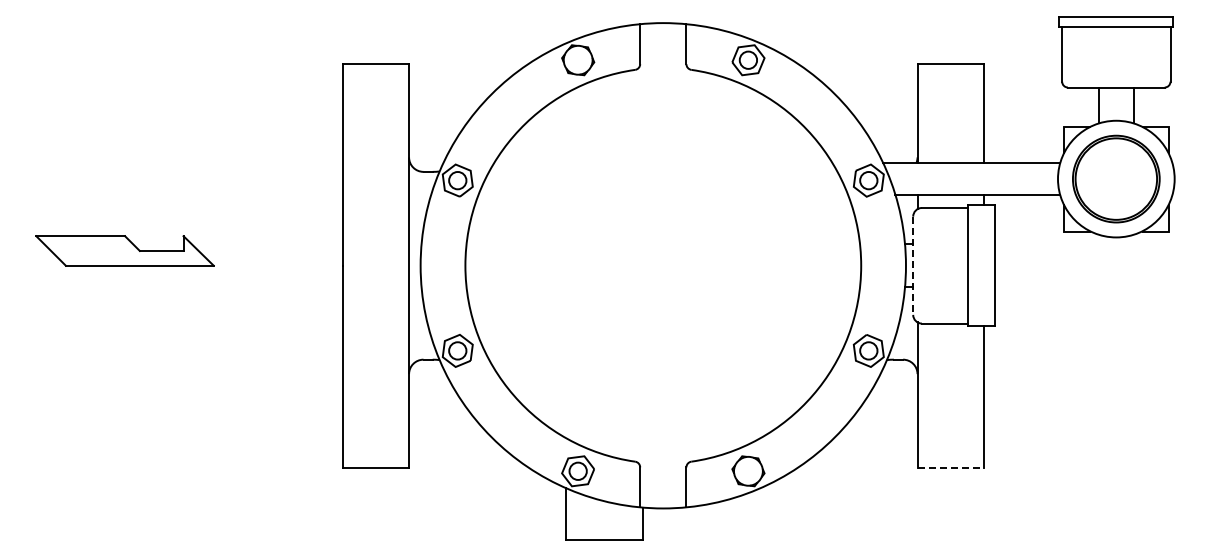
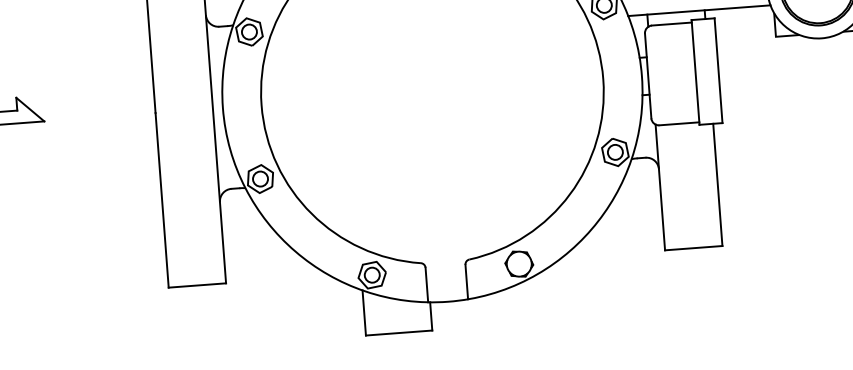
line: (913, 266) -> (648, 76), dashed -> solid
line: (951, 468) -> (694, 248), dashed -> solid

